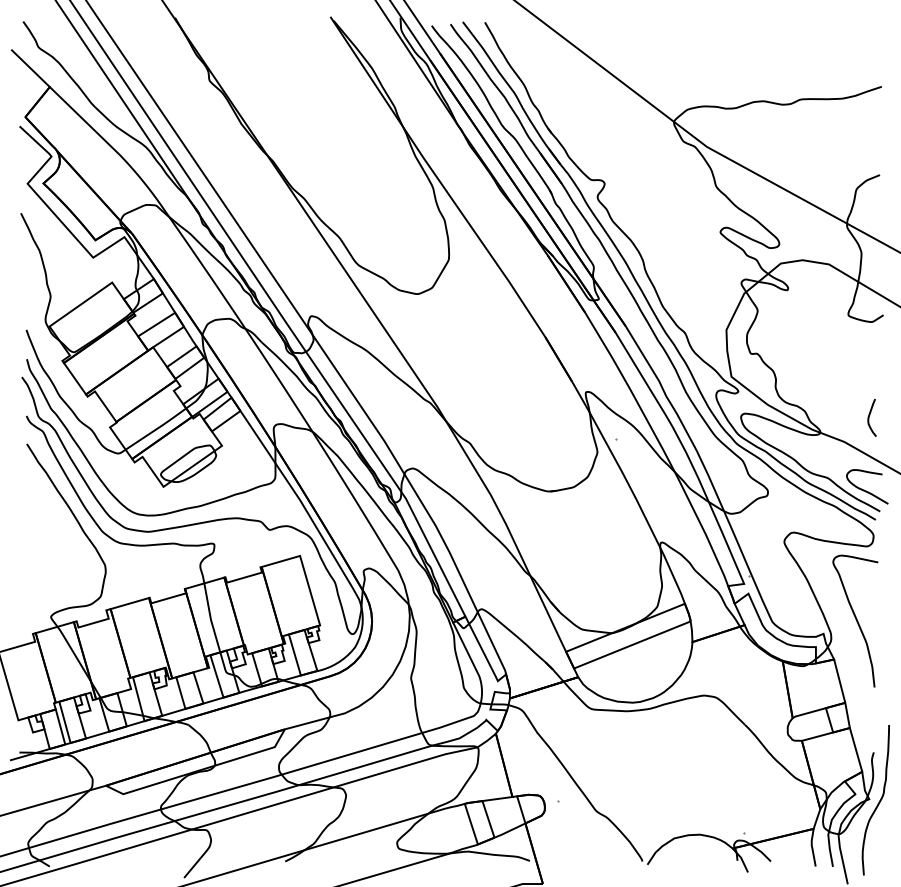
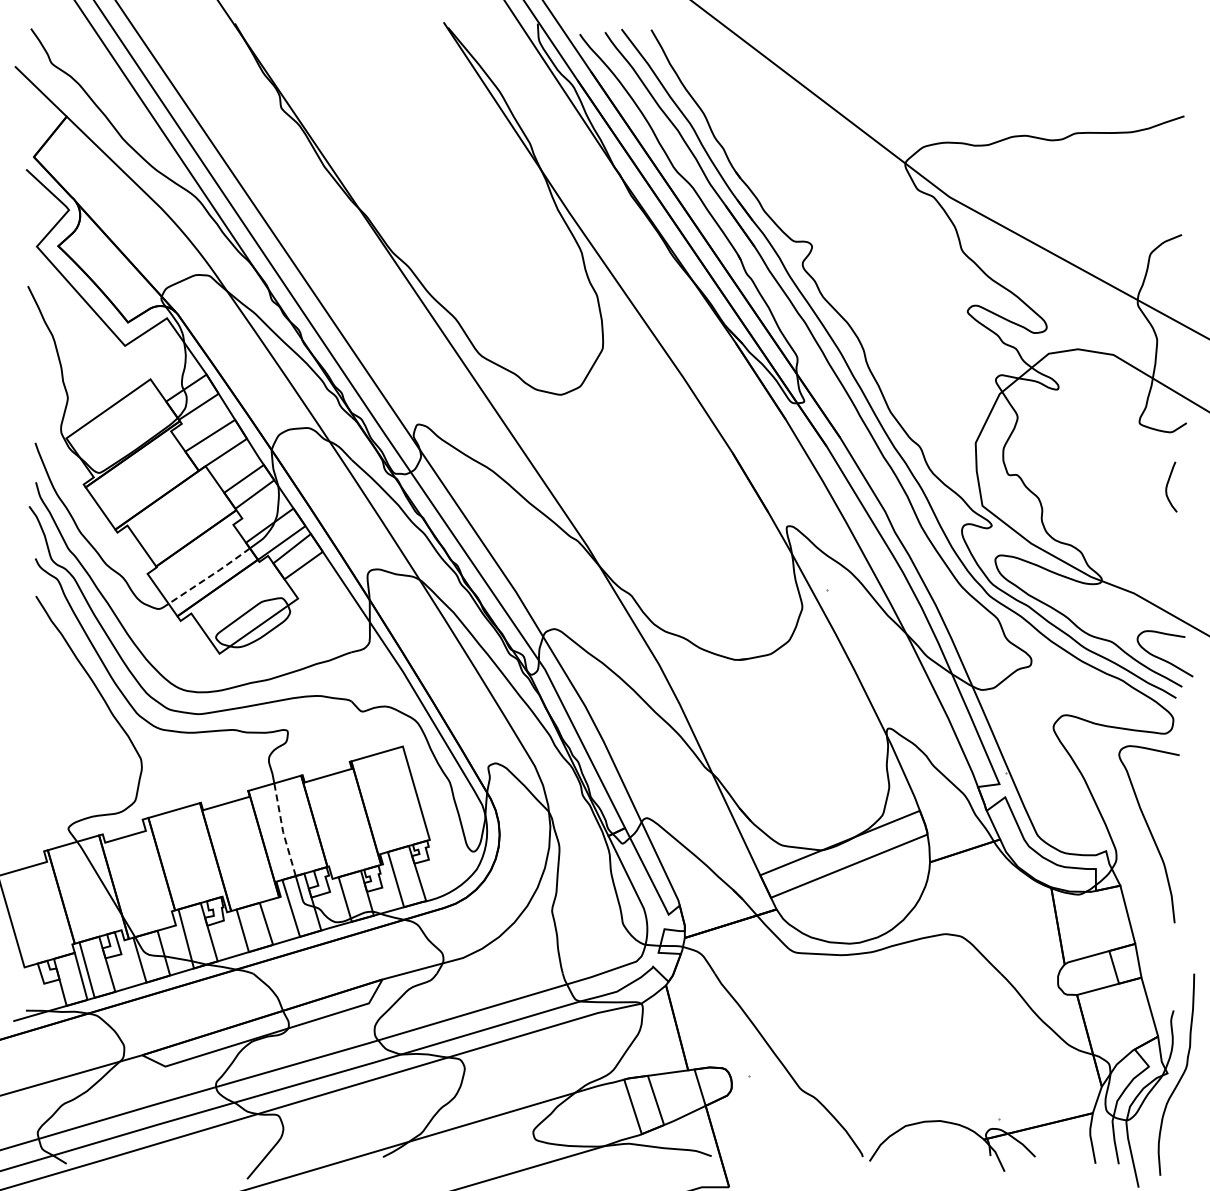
curve: (869, 415) -> (1168, 484), moved
line: (156, 429) -> (210, 576), solid -> dashed
line: (210, 618) -> (282, 830), solid -> dashed

